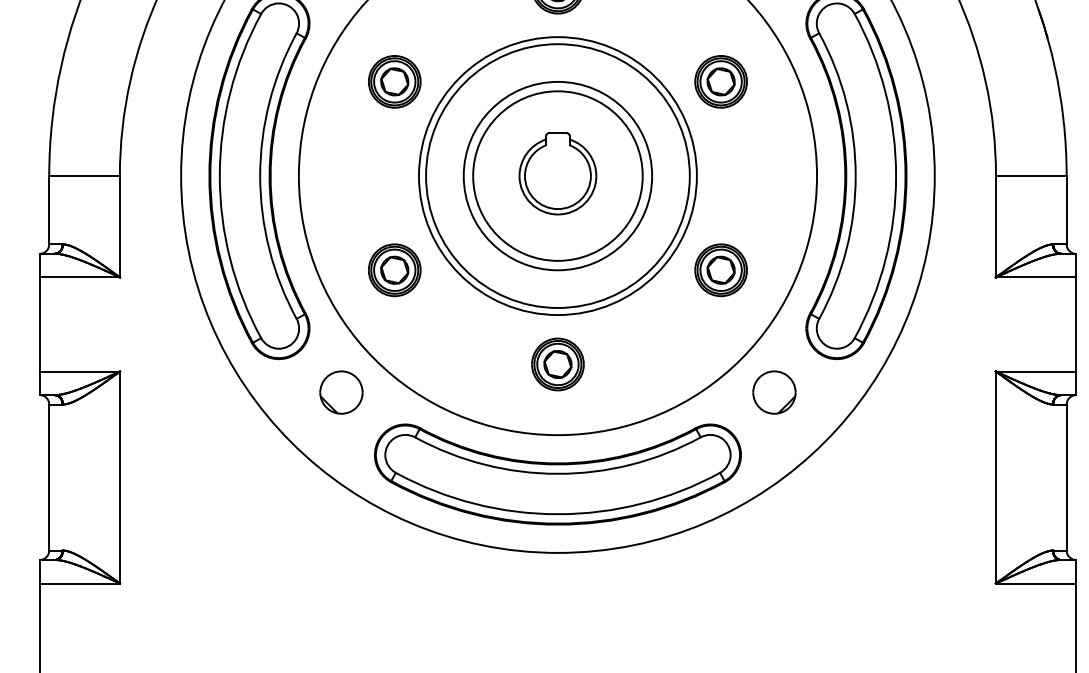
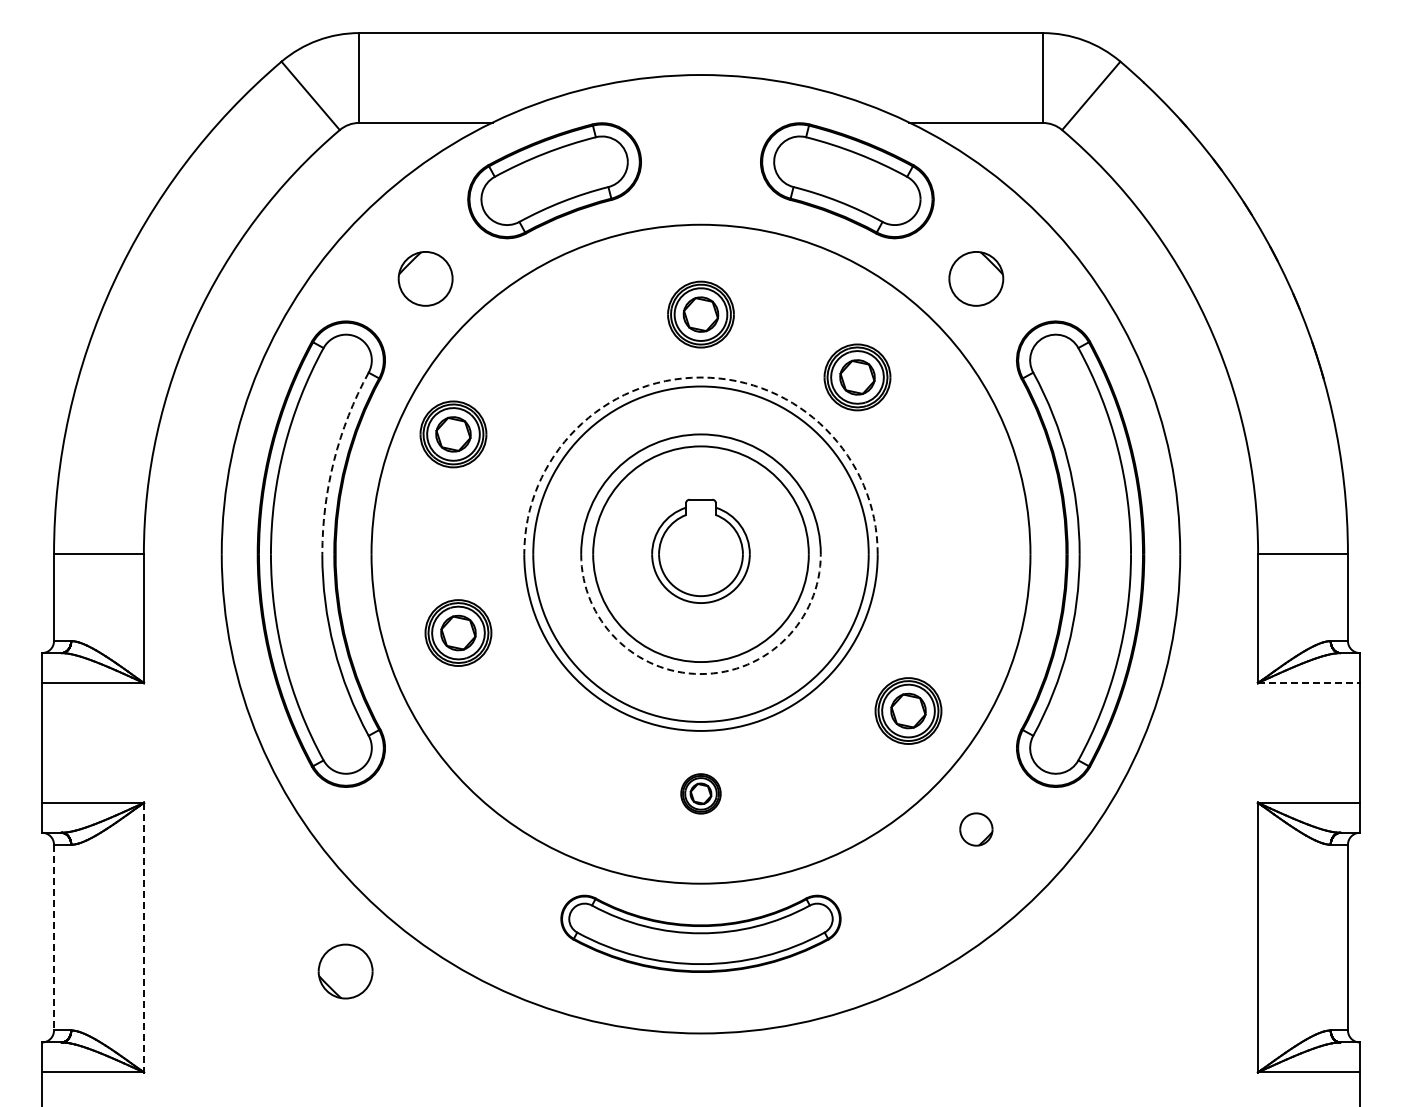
arc: (557, 37) -> (700, 377), solid -> dashed
part: (394, 81) -> (453, 434), moved
part: (721, 81) -> (857, 377), moved
arc: (269, 102) -> (334, 460), solid -> dashed
part: (394, 269) -> (458, 632), moved
part: (721, 269) -> (908, 710), moved
arc: (557, 270) -> (700, 674), solid -> dashed
line: (1036, 277) -> (1309, 683), solid -> dashed
part: (557, 364) -> (700, 793), size x0.6
part: (341, 392) -> (345, 971), moved
part: (774, 392) -> (976, 829), size x0.6
part: (557, 474) -> (700, 933), size x0.6
line: (49, 477) -> (54, 937), solid -> dashed
line: (119, 477) -> (143, 937), solid -> dashed

